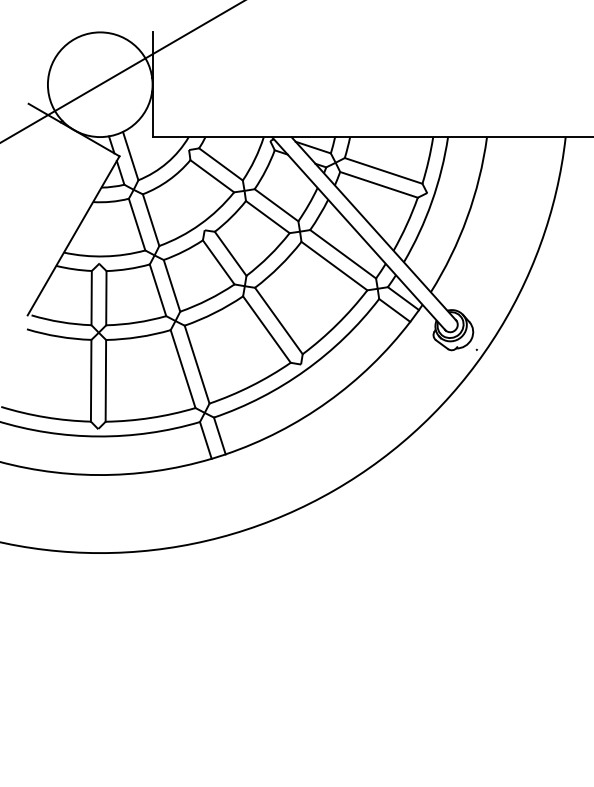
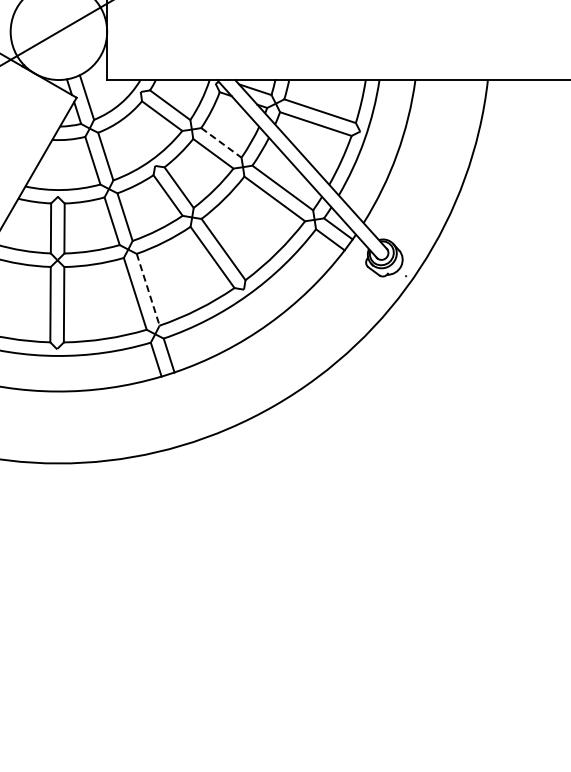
line: (276, 204) -> (221, 142), solid -> dashed
line: (197, 364) -> (148, 289), solid -> dashed

